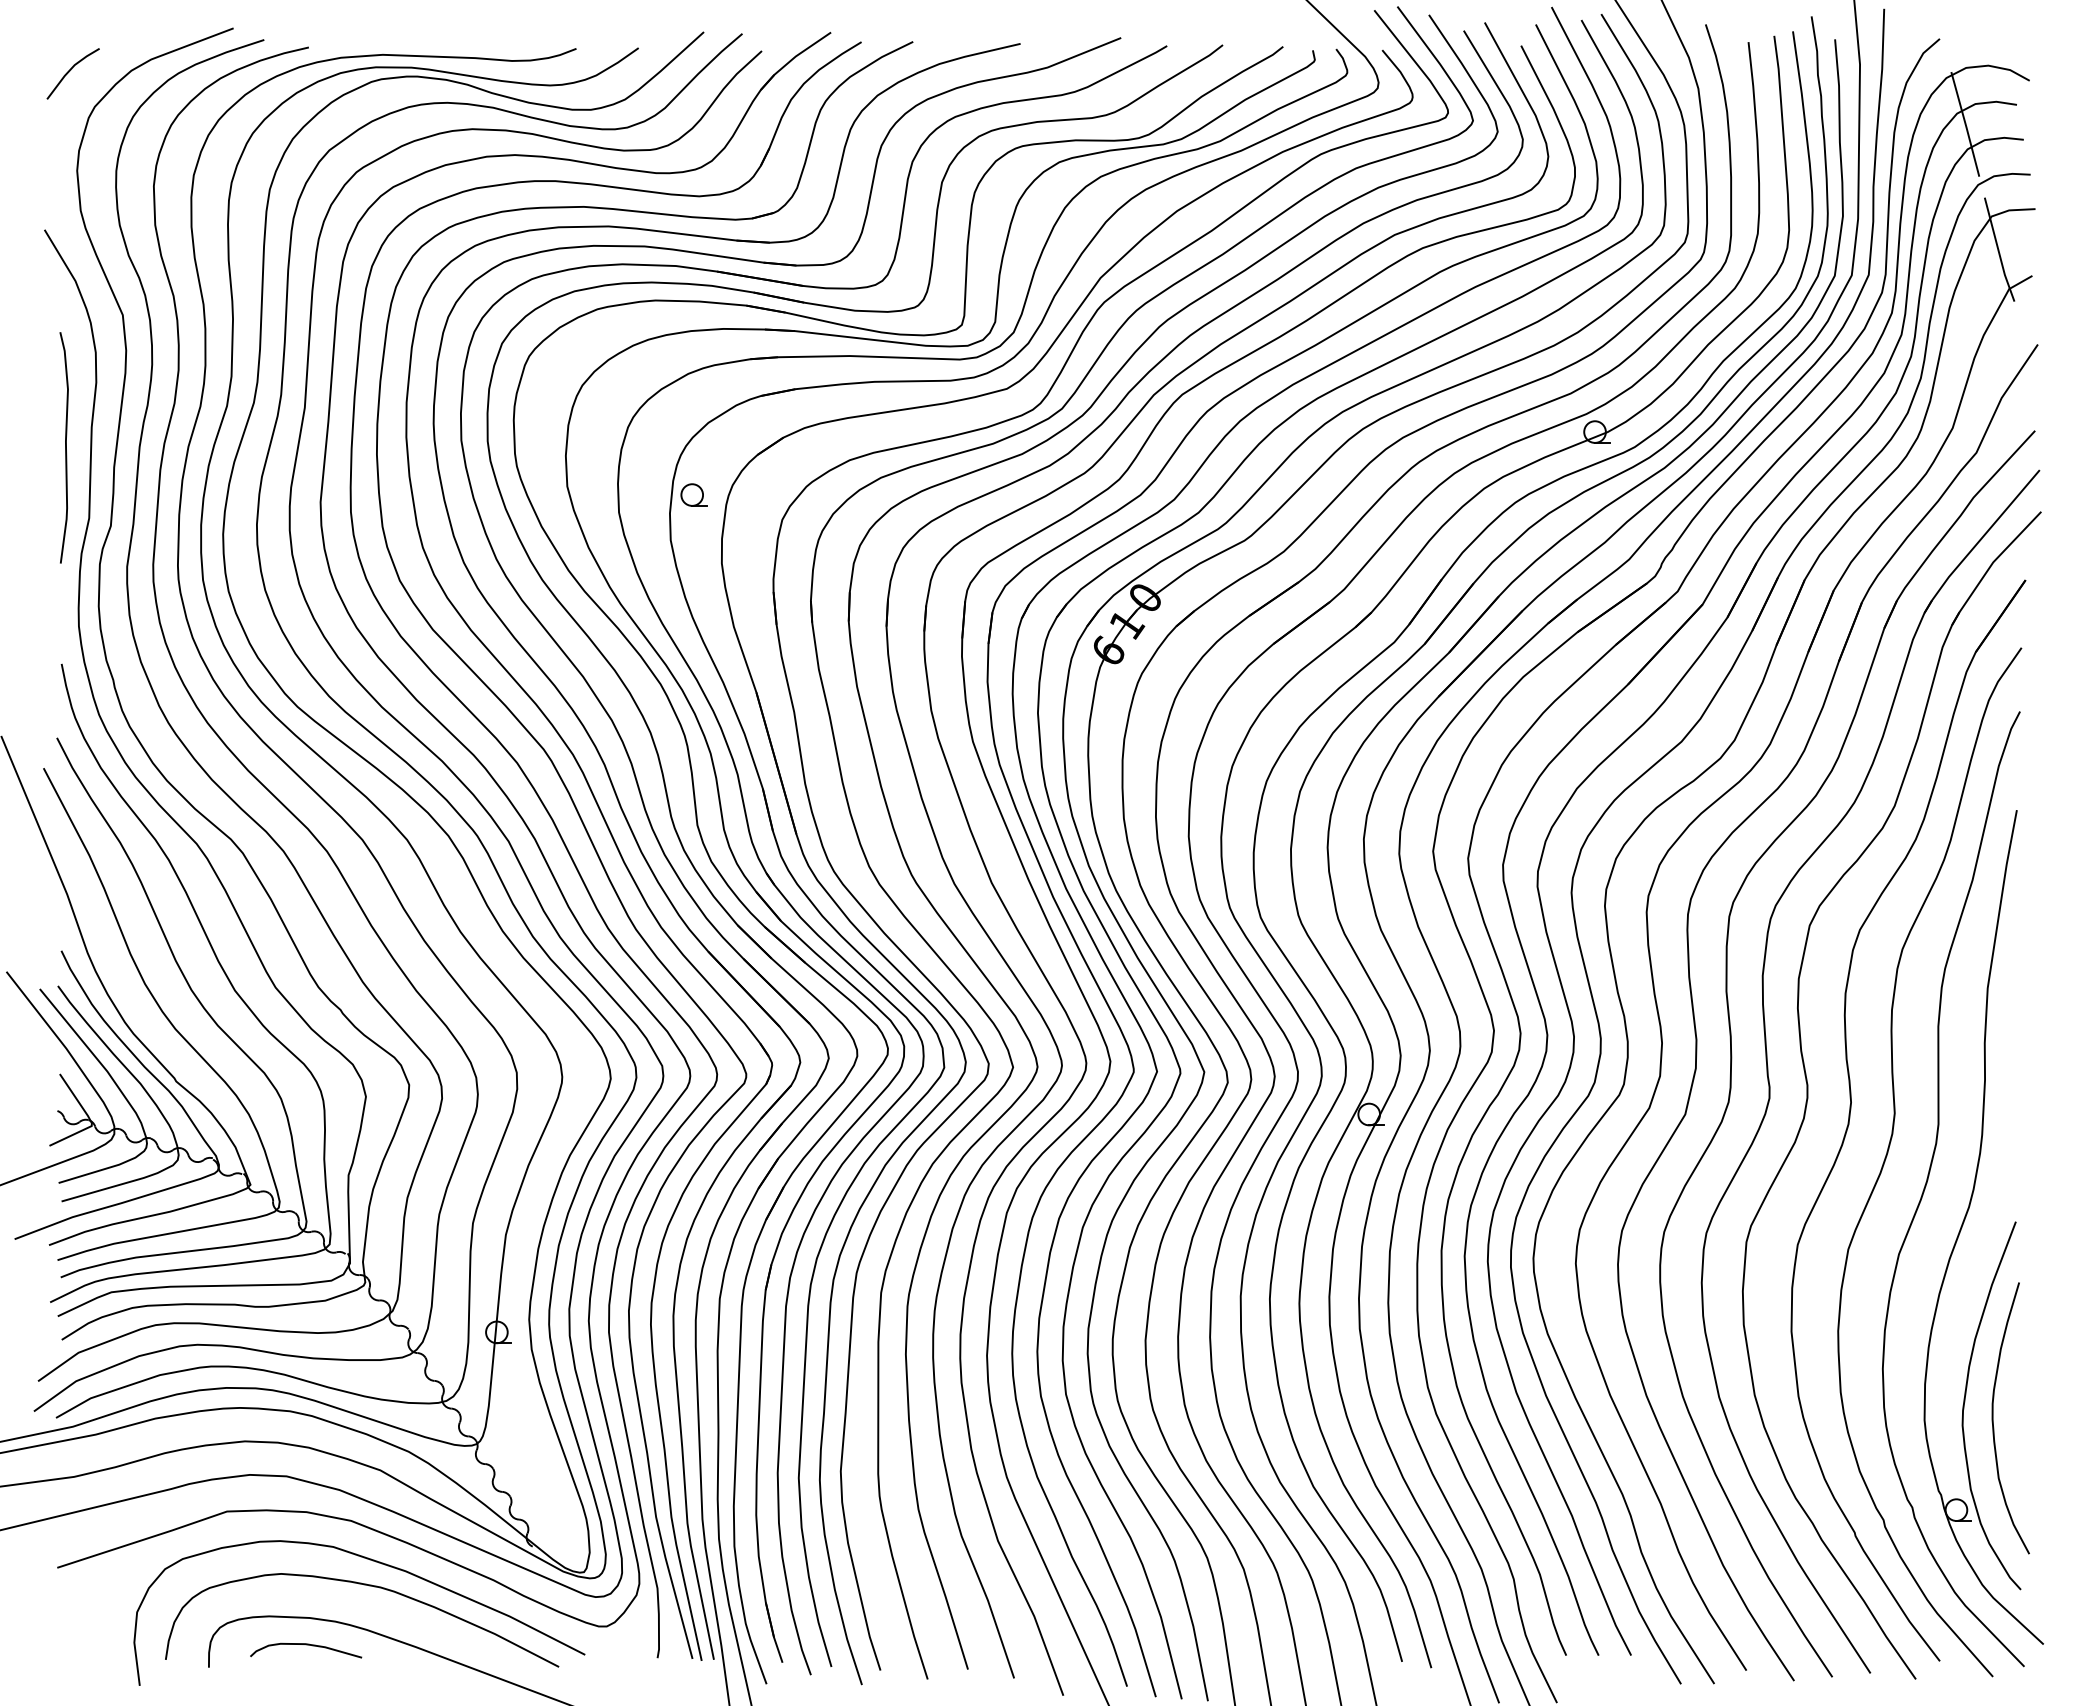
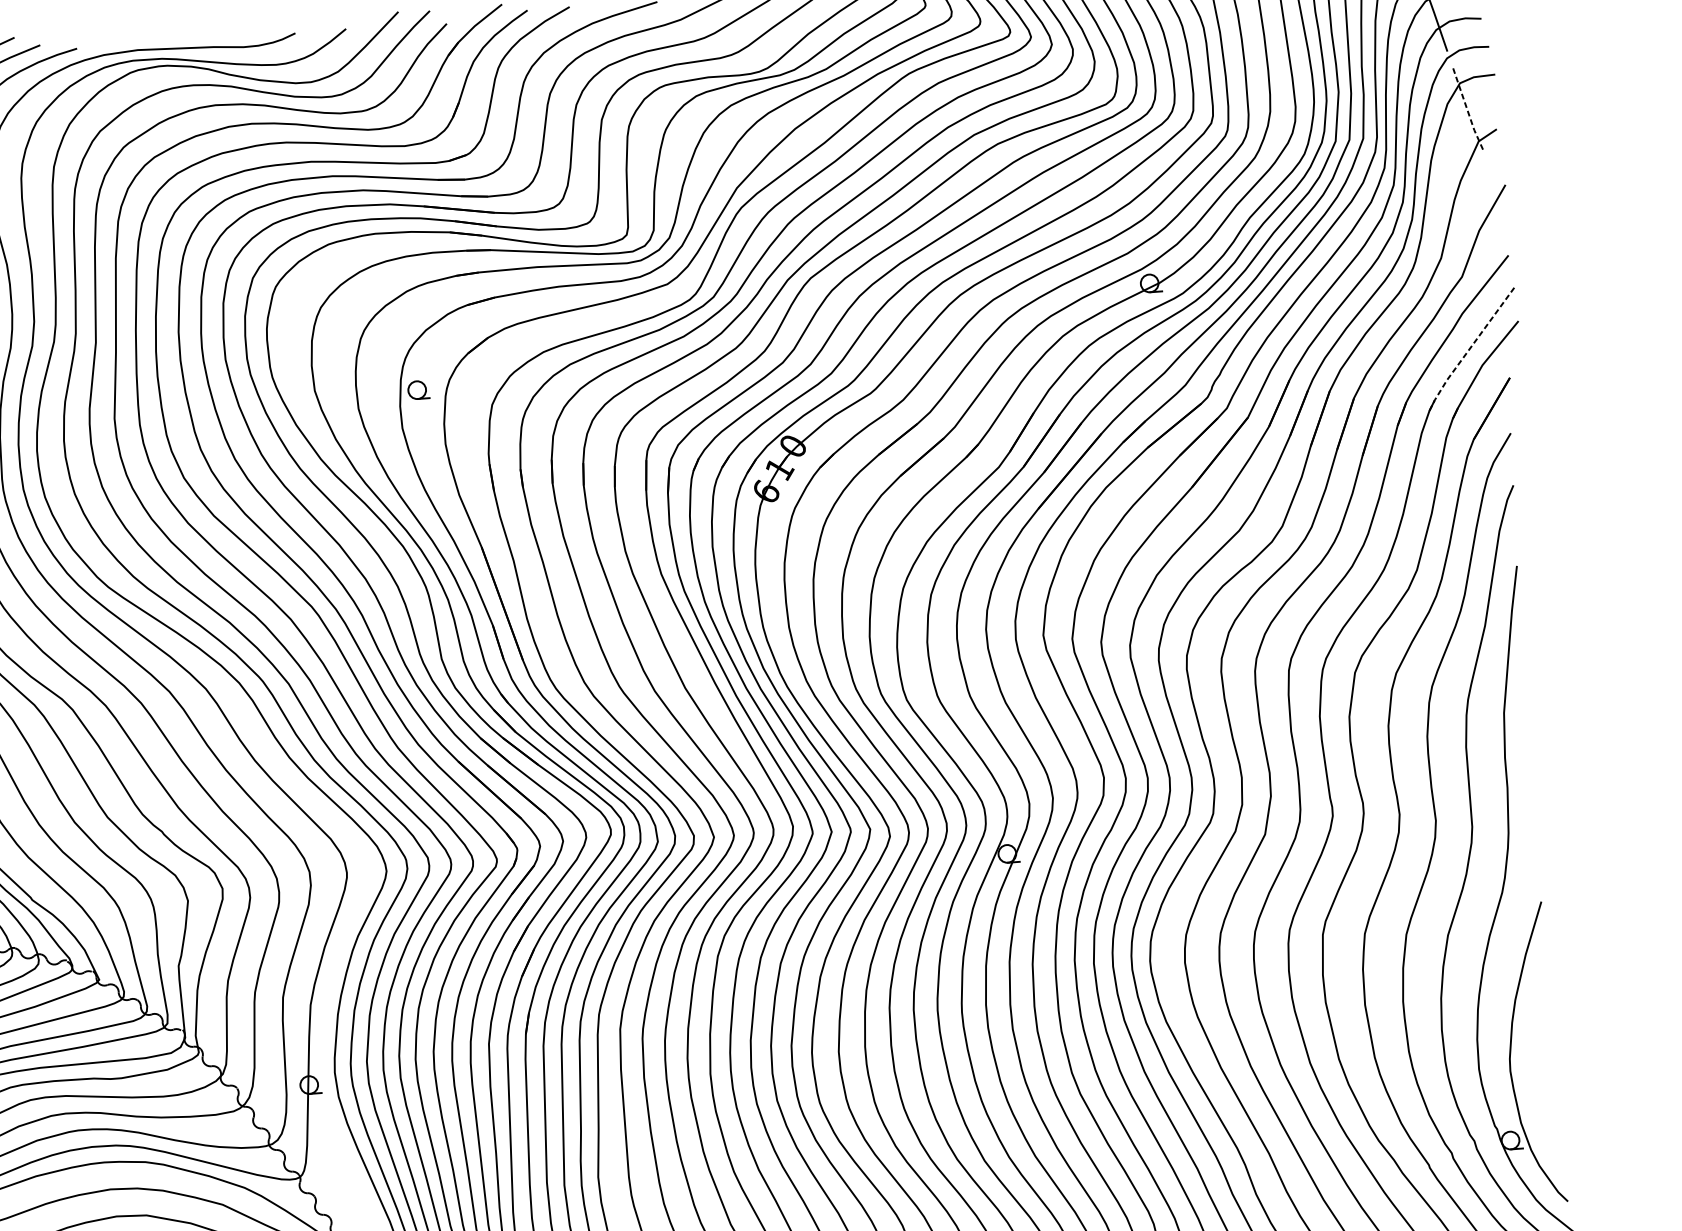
line: (1998, 250) -> (1467, 110), solid -> dashed
line: (1979, 541) -> (1469, 349), solid -> dashed
curve: (1993, 1418) -> (1535, 1063), removed

